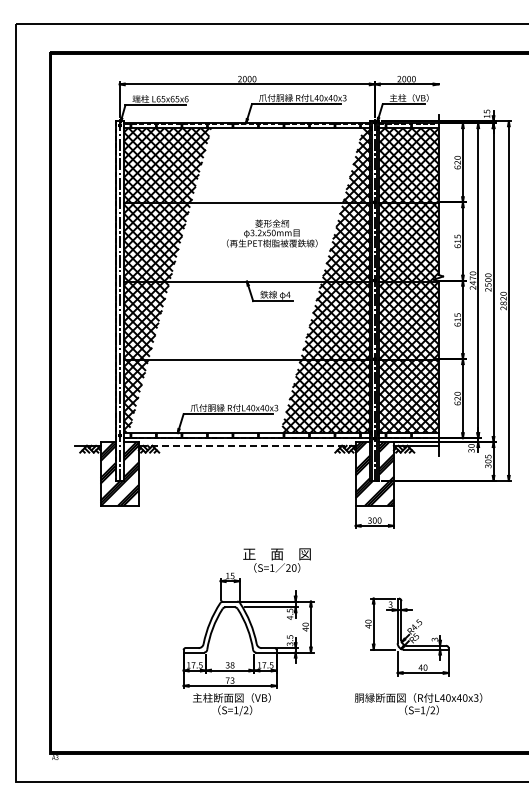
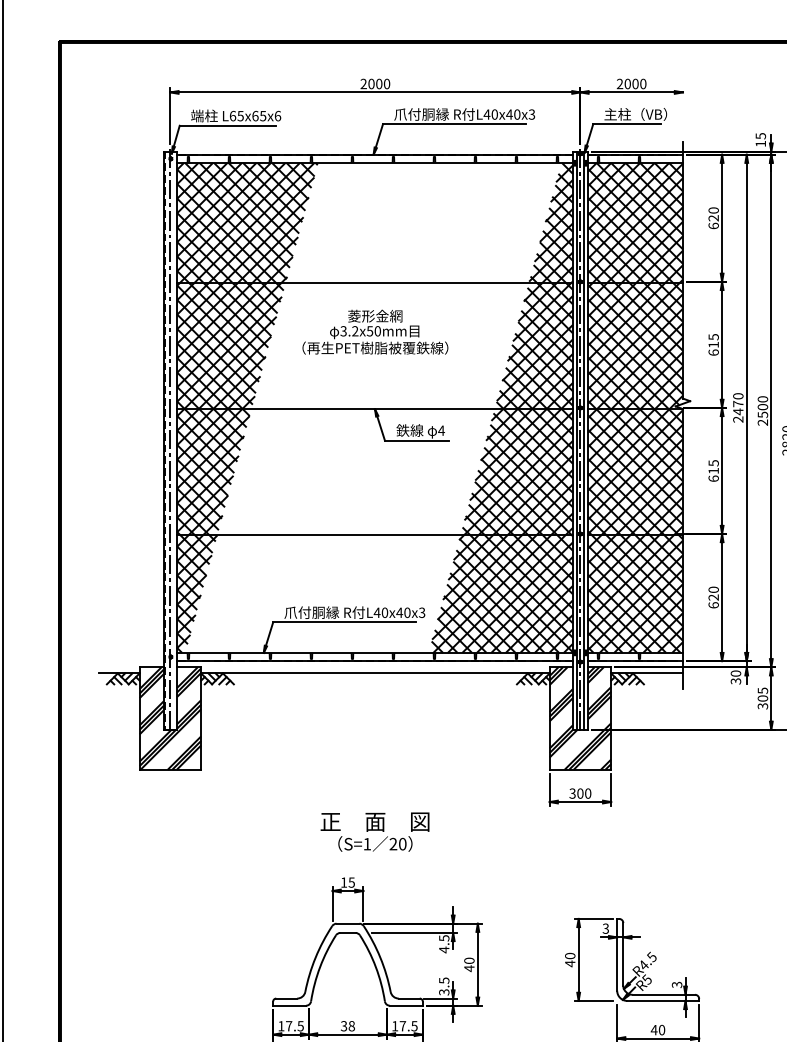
text: (272, 233) -> (375, 332), moved
line: (246, 445) -> (374, 672), dashed -> solid
text: (276, 560) -> (374, 831), moved

